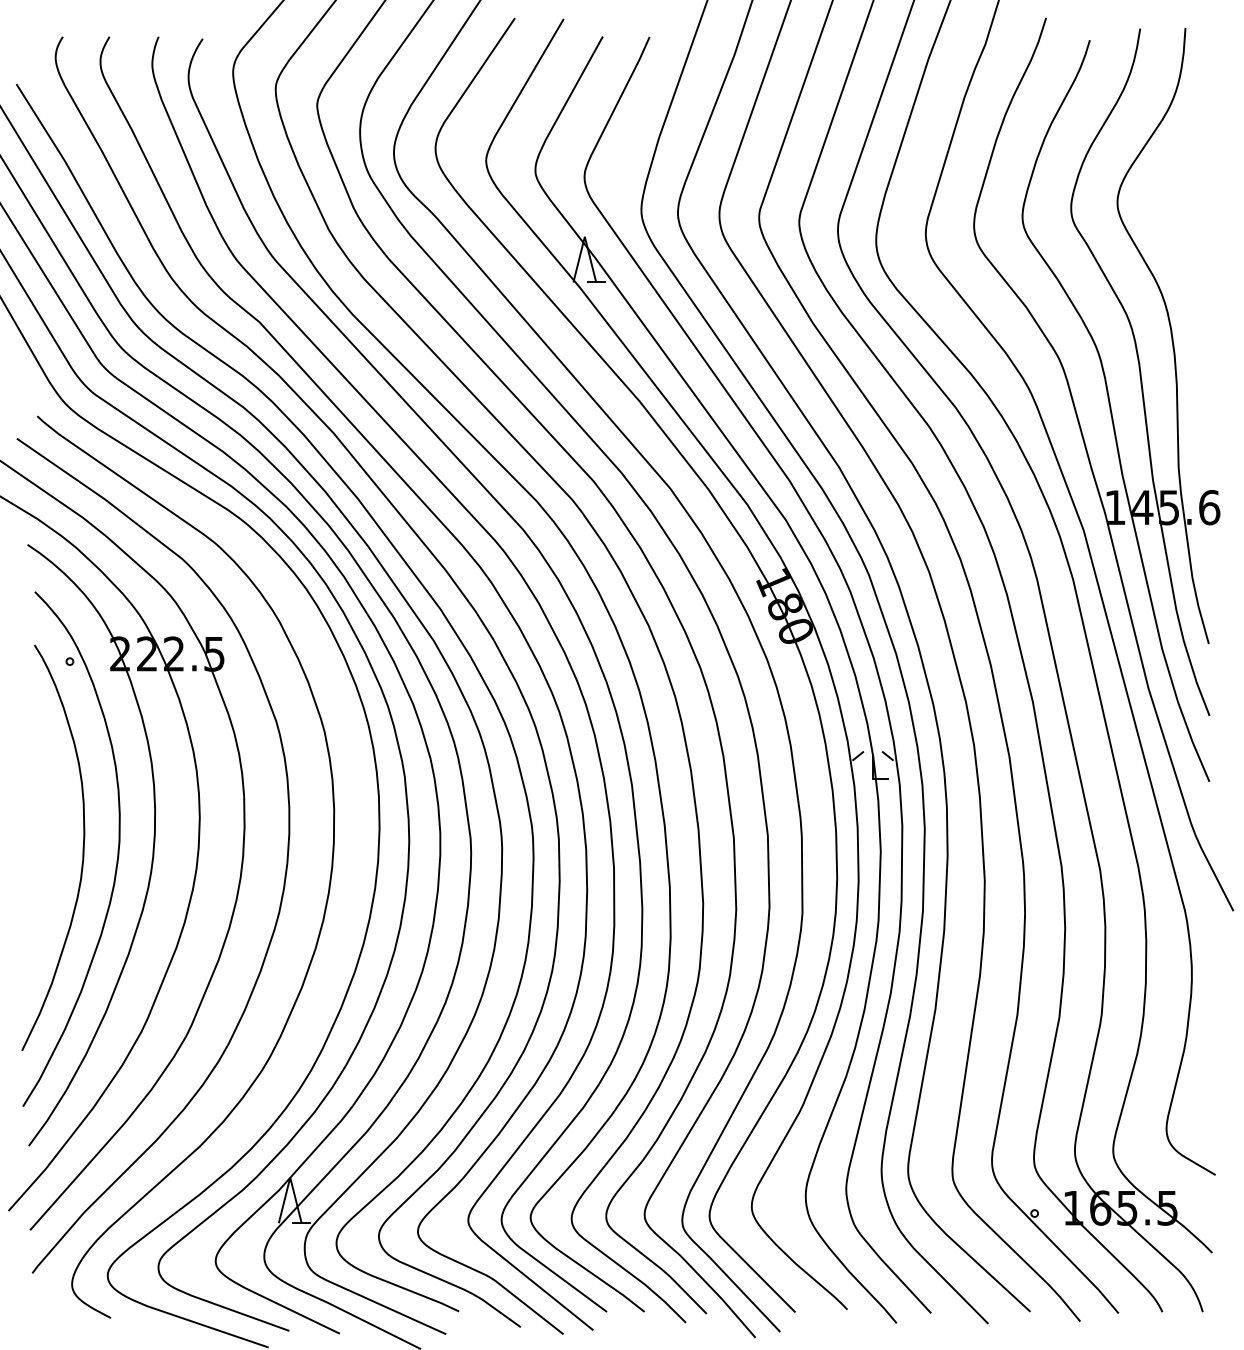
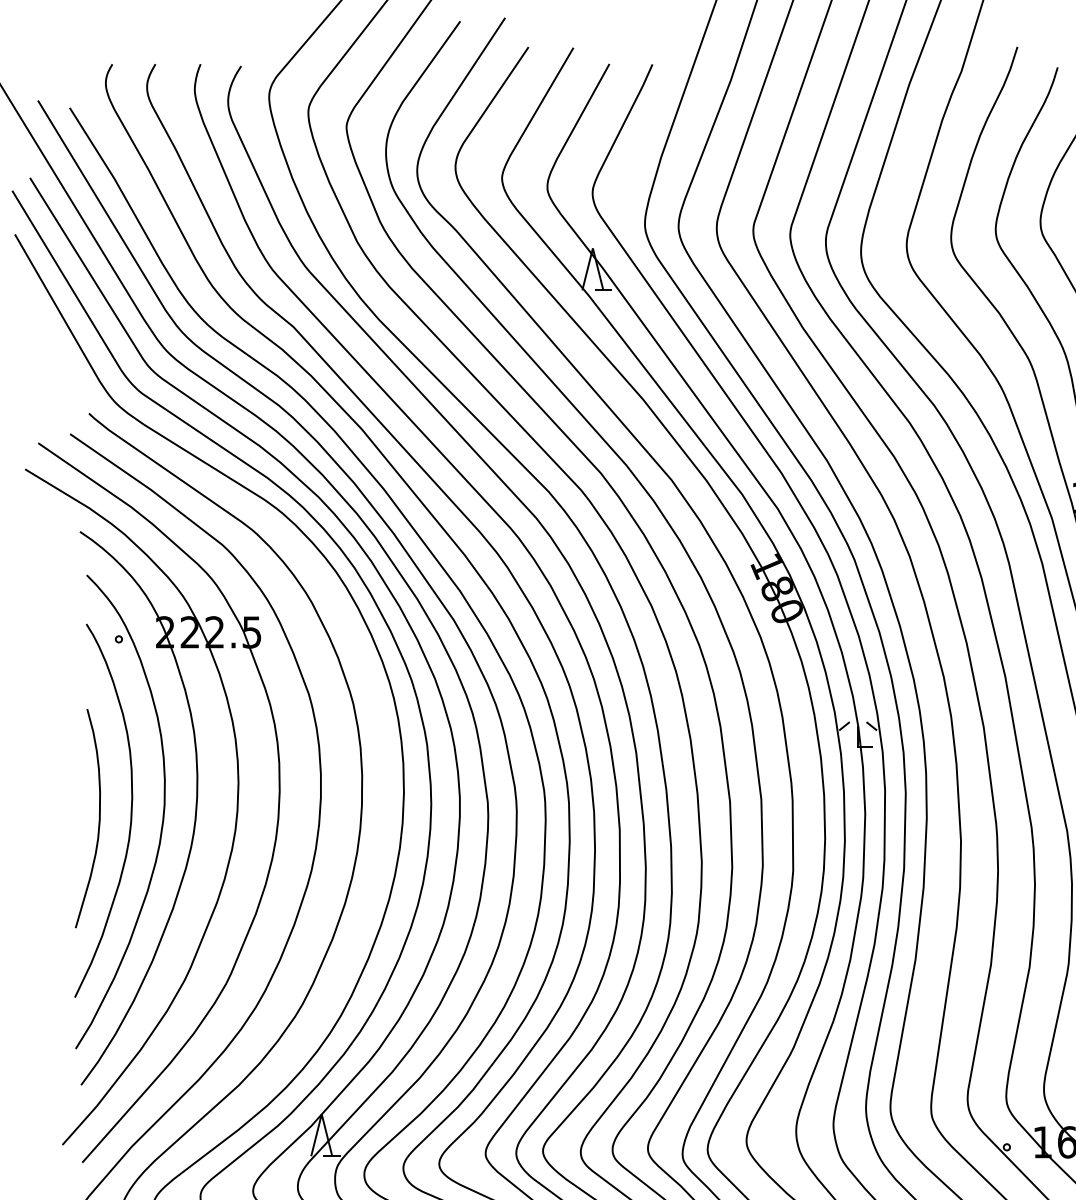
curve: (48, 856) -> (99, 818), added

